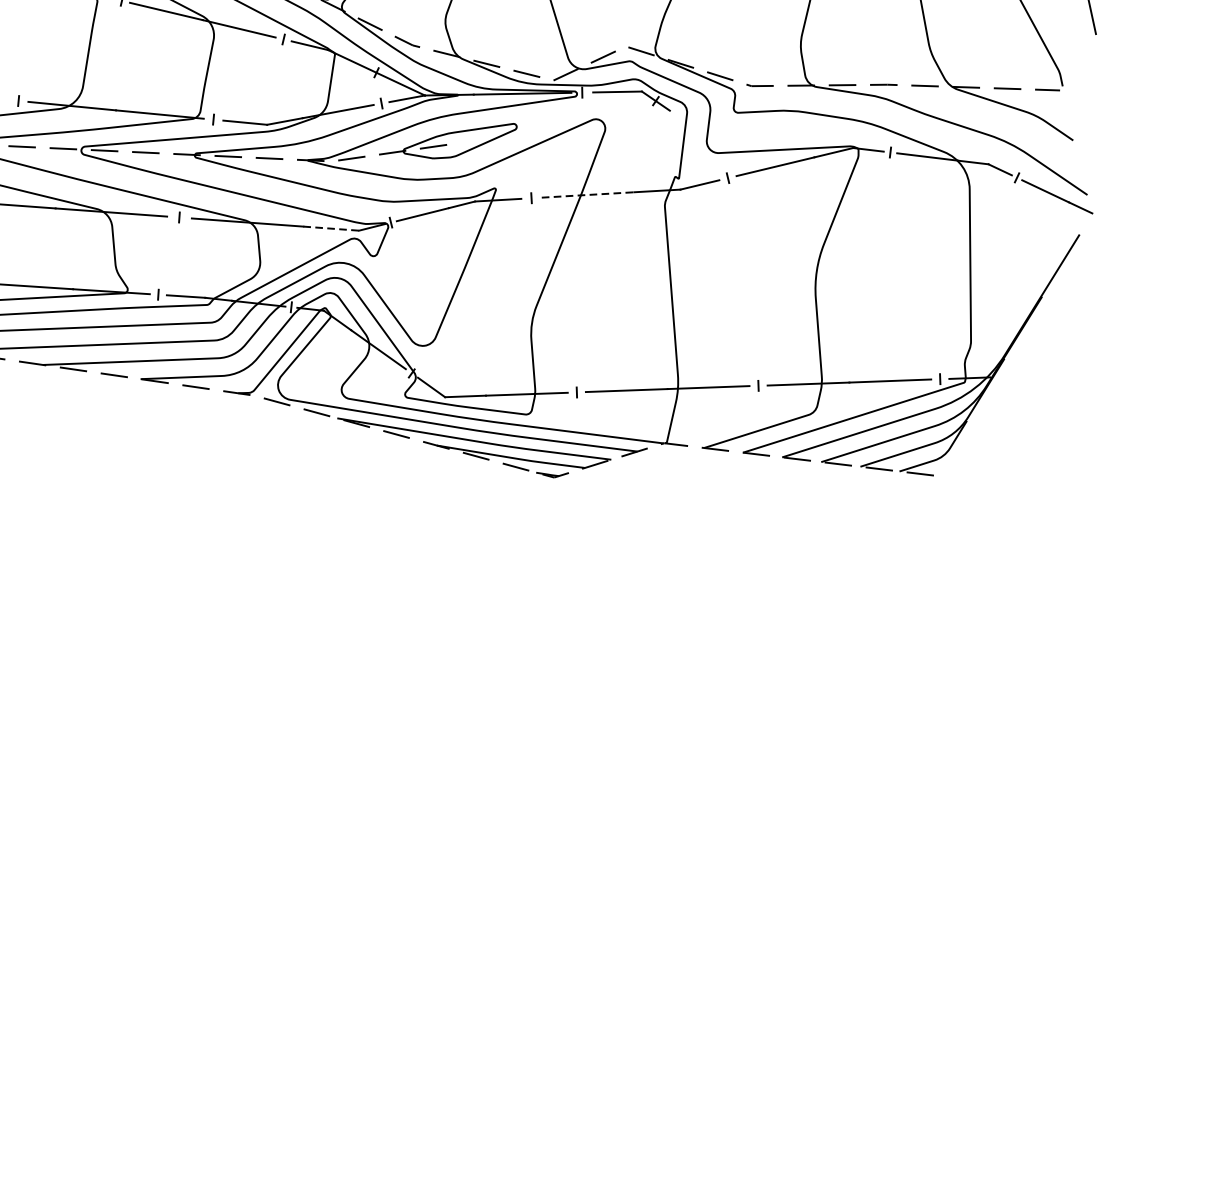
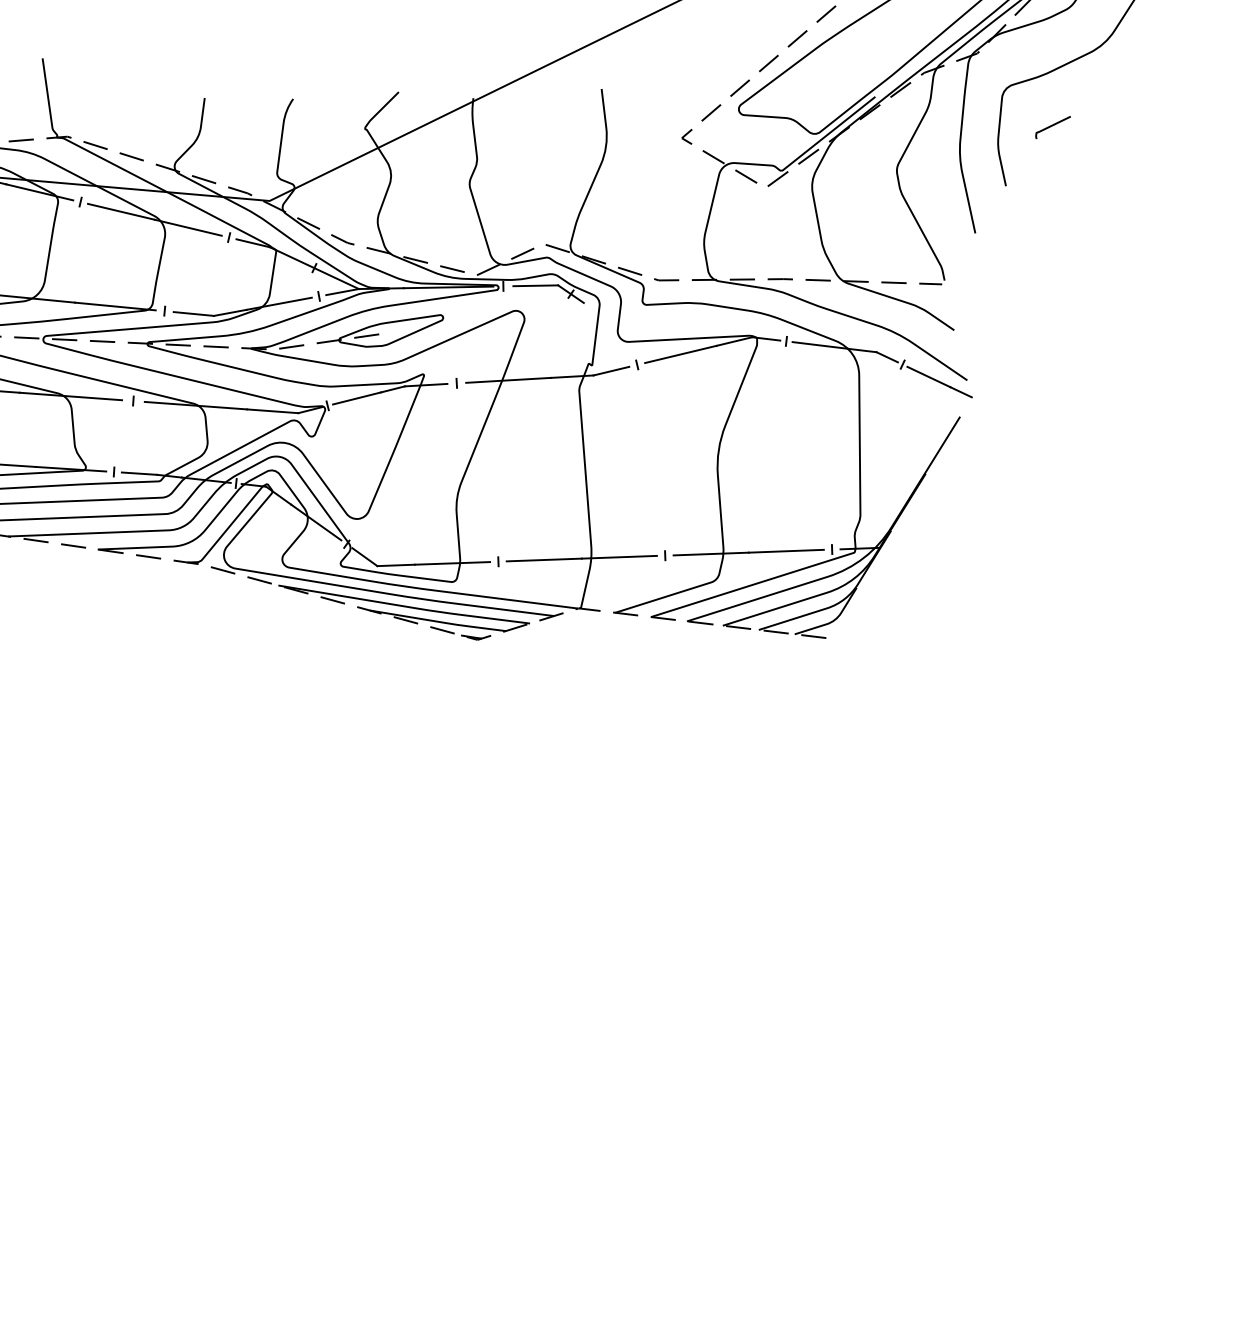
line: (587, 195) -> (508, 380), dashed -> solid
line: (330, 228) -> (272, 411), dashed -> solid

